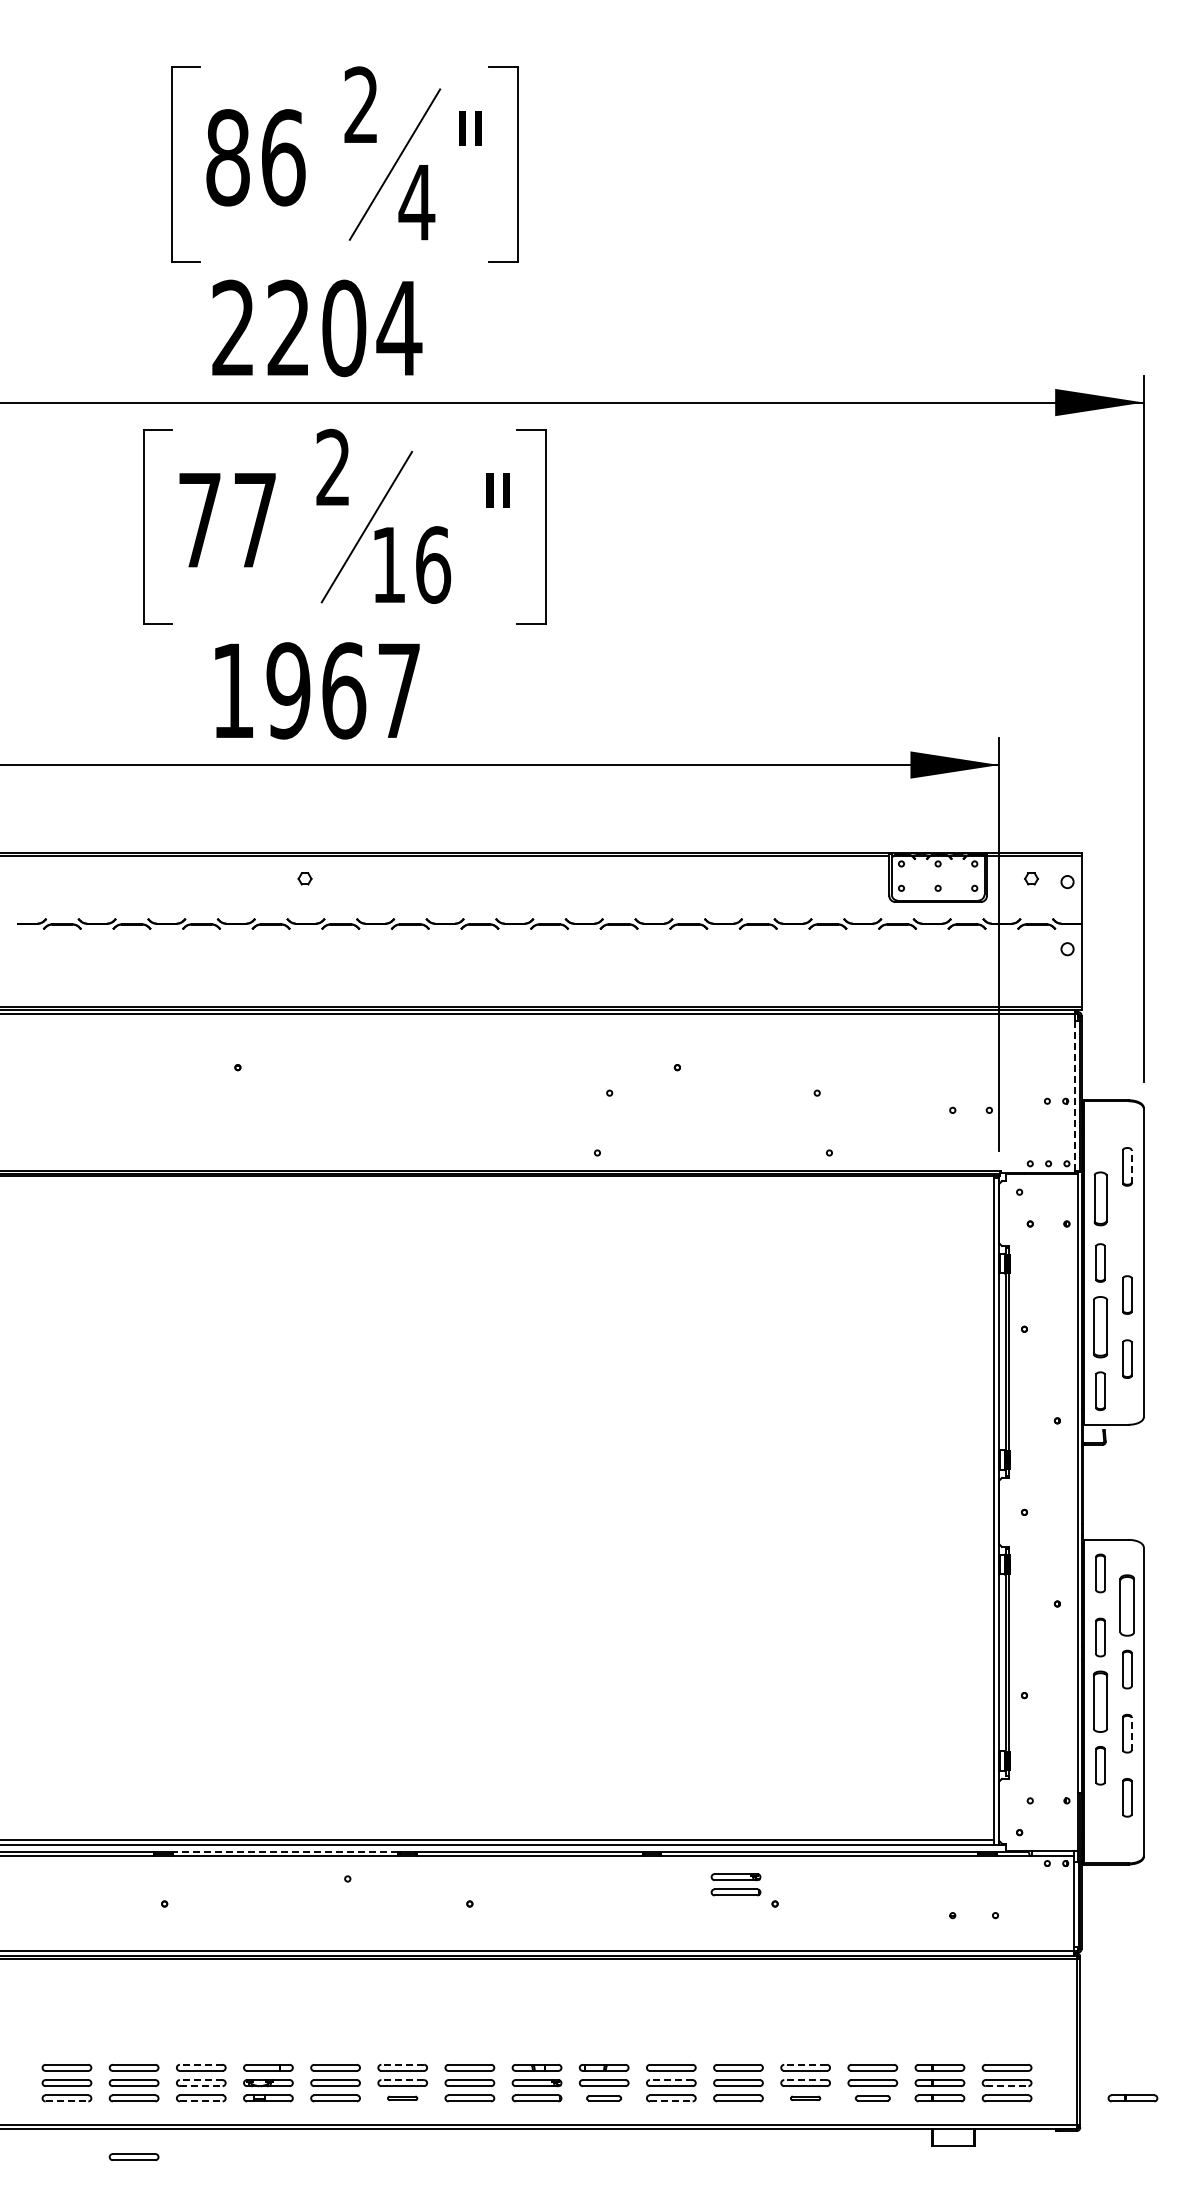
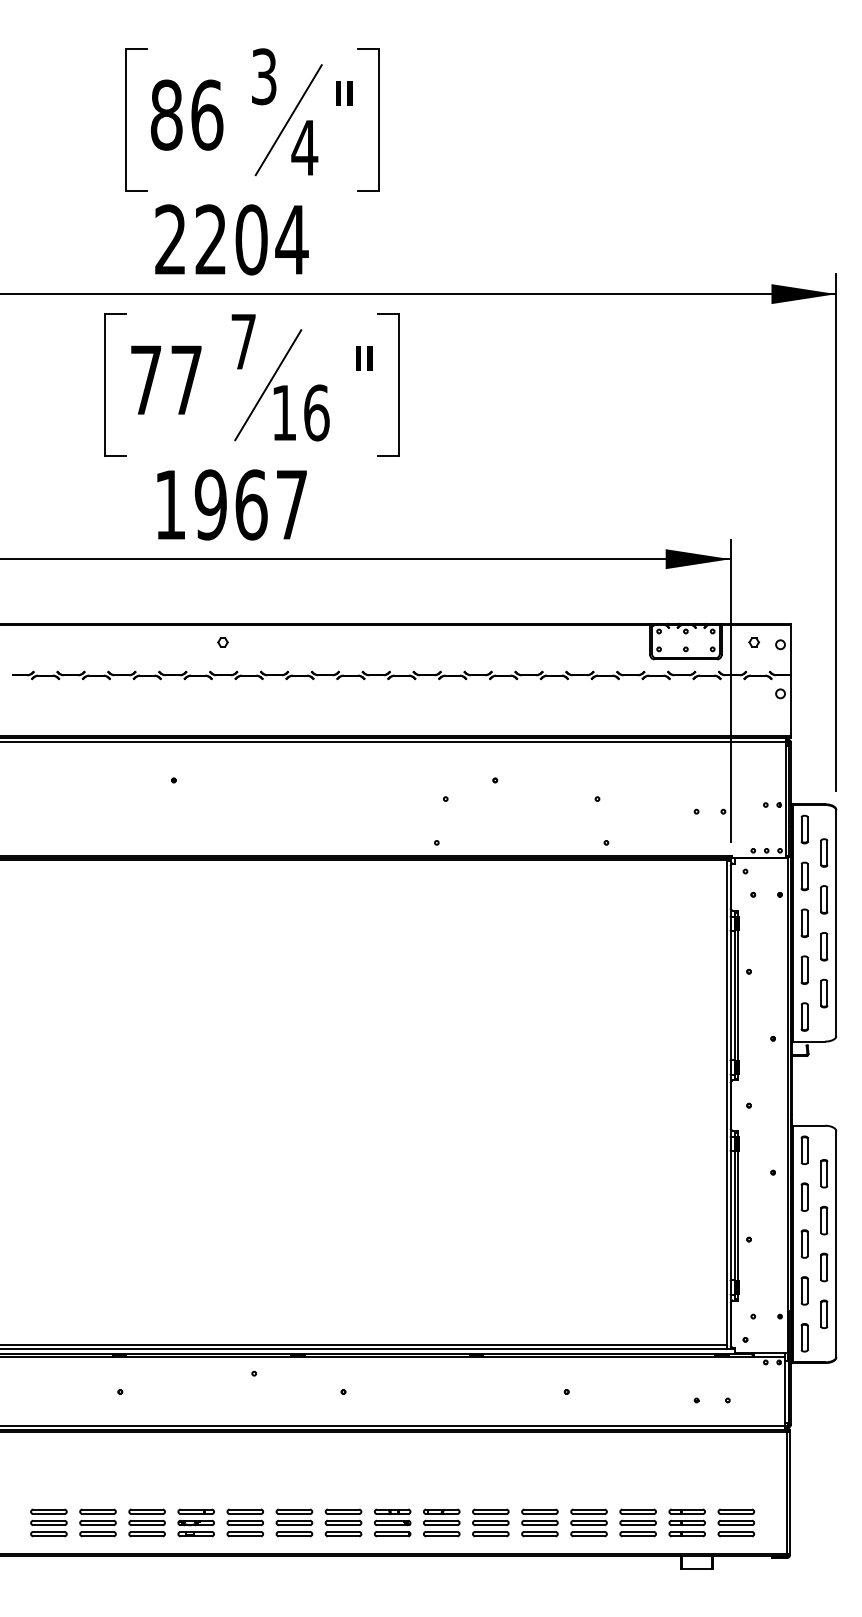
text: (361, 105) -> (264, 76), 2 -> 3
text: (332, 466) -> (243, 340), 2 -> 7
line: (1074, 1095) -> (785, 800), dashed -> solid
part: (1100, 1134) -> (804, 829), added
line: (1131, 1166) -> (827, 852), dashed -> solid
part: (1100, 1198) -> (804, 876), size x0.71
part: (1127, 1230) -> (824, 899), added
part: (1100, 1326) -> (804, 969), size x0.62
part: (1127, 1605) -> (824, 1173), size x0.62
part: (1100, 1701) -> (804, 1243), size x0.62
line: (1131, 1733) -> (827, 1267), dashed -> solid
part: (1100, 1829) -> (804, 1337), added
line: (285, 1851) -> (208, 1353), dashed -> solid
part: (735, 1884) -> (537, 1377), removed
line: (200, 2064) -> (146, 1509), dashed -> solid
line: (402, 2064) -> (294, 1509), dashed -> solid
line: (805, 2064) -> (588, 1509), dashed -> solid
line: (200, 2080) -> (146, 1521), dashed -> solid
line: (402, 2080) -> (294, 1521), dashed -> solid
line: (670, 2080) -> (490, 1521), dashed -> solid
line: (805, 2080) -> (588, 1521), dashed -> solid
line: (201, 2086) -> (147, 1525), dashed -> solid
line: (1007, 2086) -> (736, 1525), dashed -> solid
part: (402, 2098) -> (294, 1534), size x1.67
part: (603, 2098) -> (441, 1534), size x1.43
part: (805, 2098) -> (588, 1534), size x1.67
part: (872, 2098) -> (637, 1534), size x1.43
part: (1132, 2098) -> (828, 1534), removed
line: (67, 2101) -> (49, 1536), dashed -> solid
line: (201, 2101) -> (147, 1536), dashed -> solid
line: (671, 2101) -> (490, 1536), dashed -> solid
part: (133, 2156) -> (97, 1576), removed

